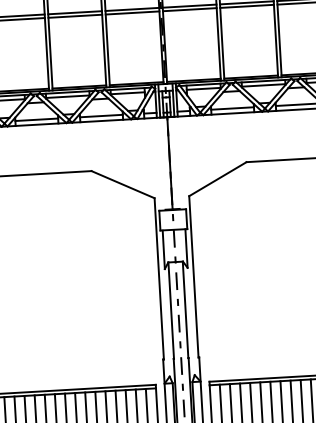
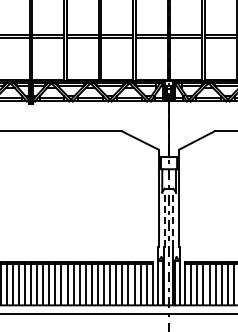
line: (185, 309) -> (173, 217), solid -> dashed
line: (170, 310) -> (164, 217), solid -> dashed

